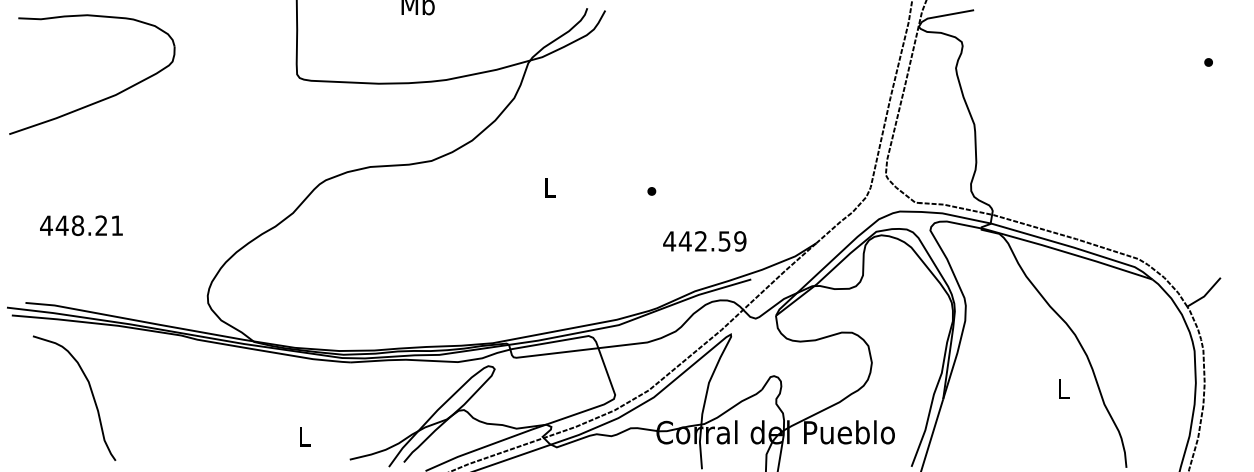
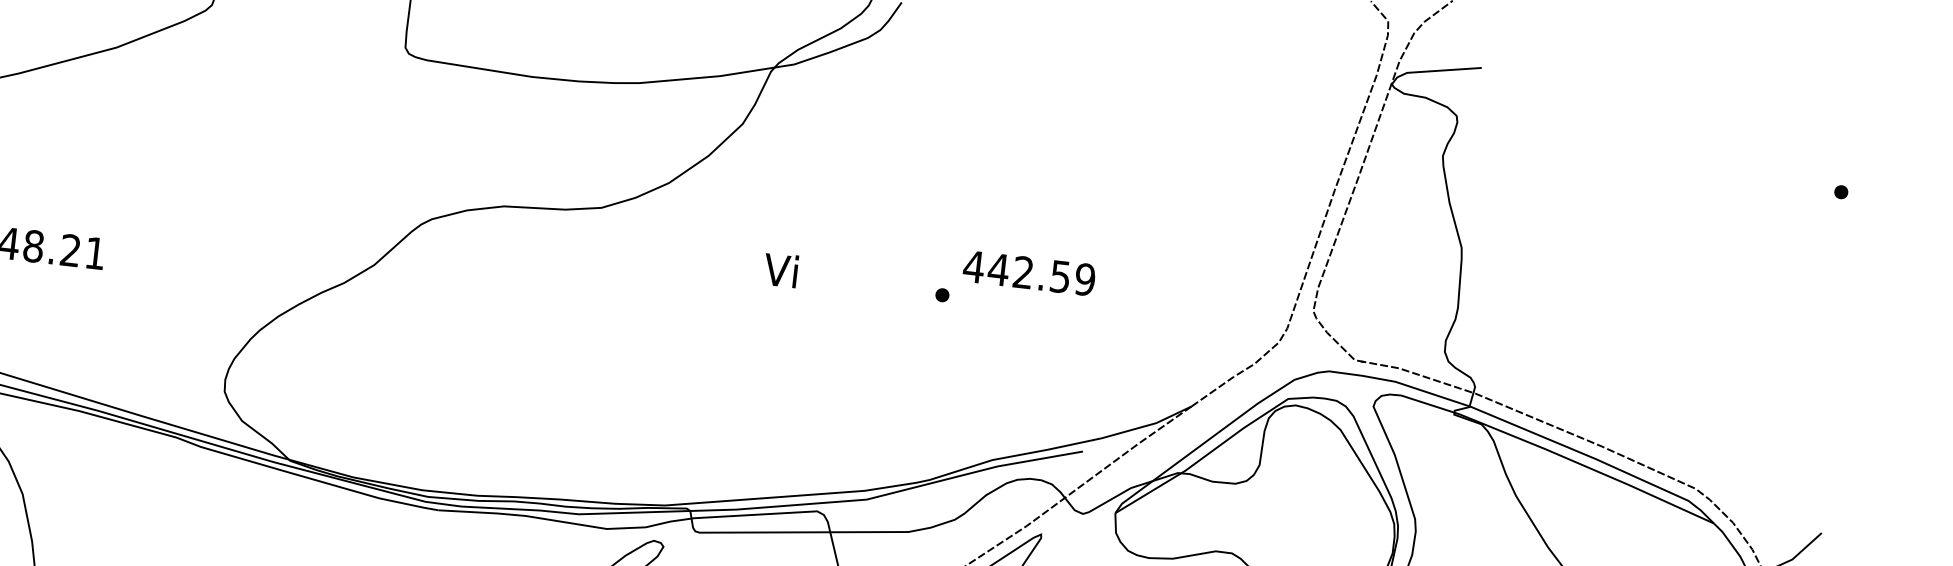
text: (548, 186) -> (780, 268), L -> Vi
text: (704, 241) -> (1028, 273), moved

